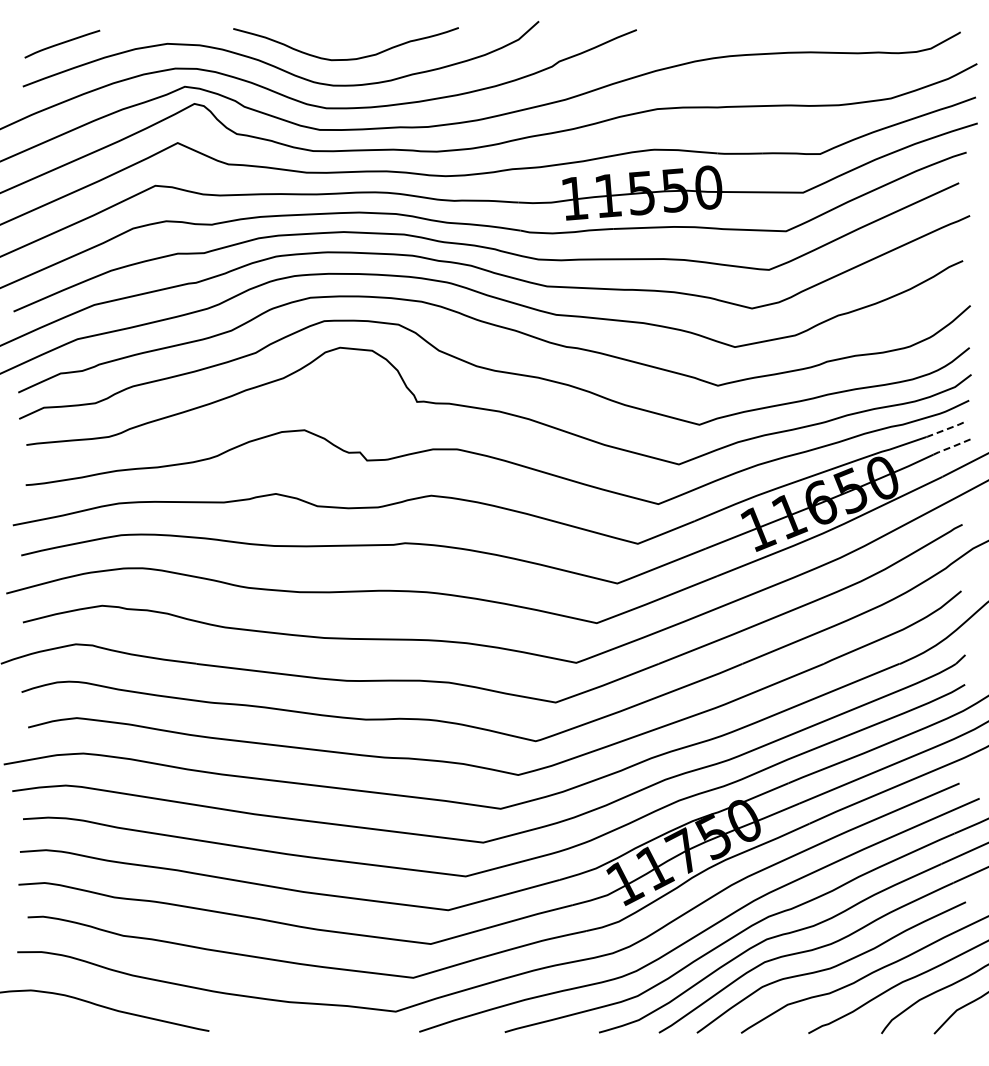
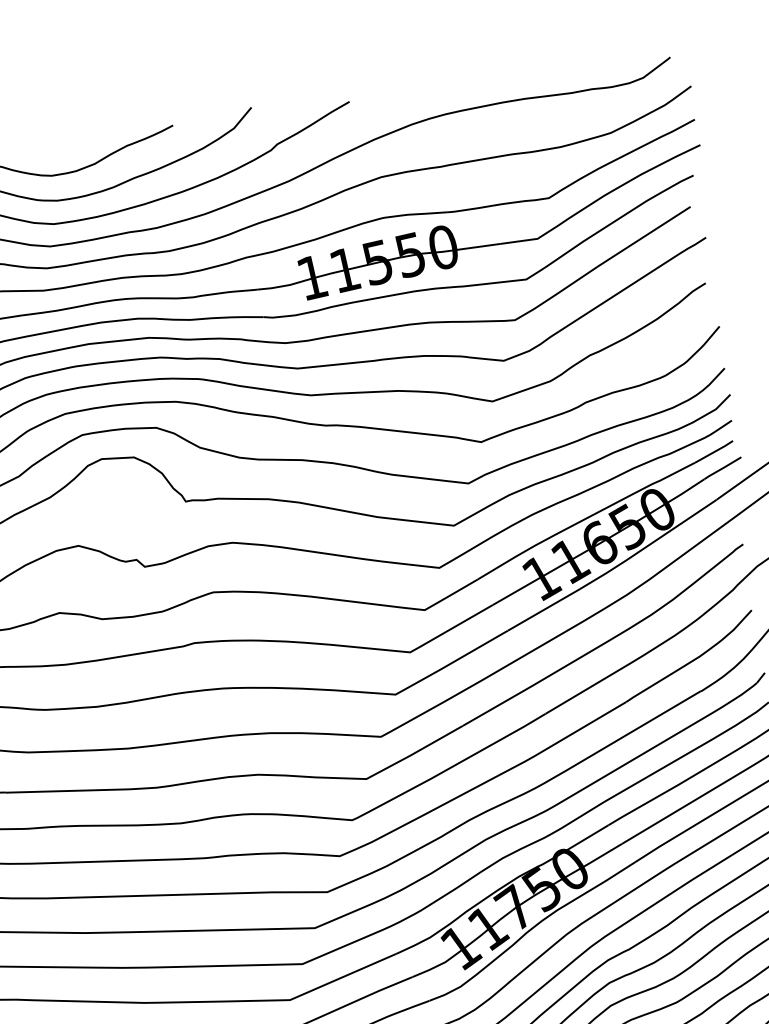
line: (947, 429) -> (714, 452), dashed -> solid
line: (953, 446) -> (723, 468), dashed -> solid

